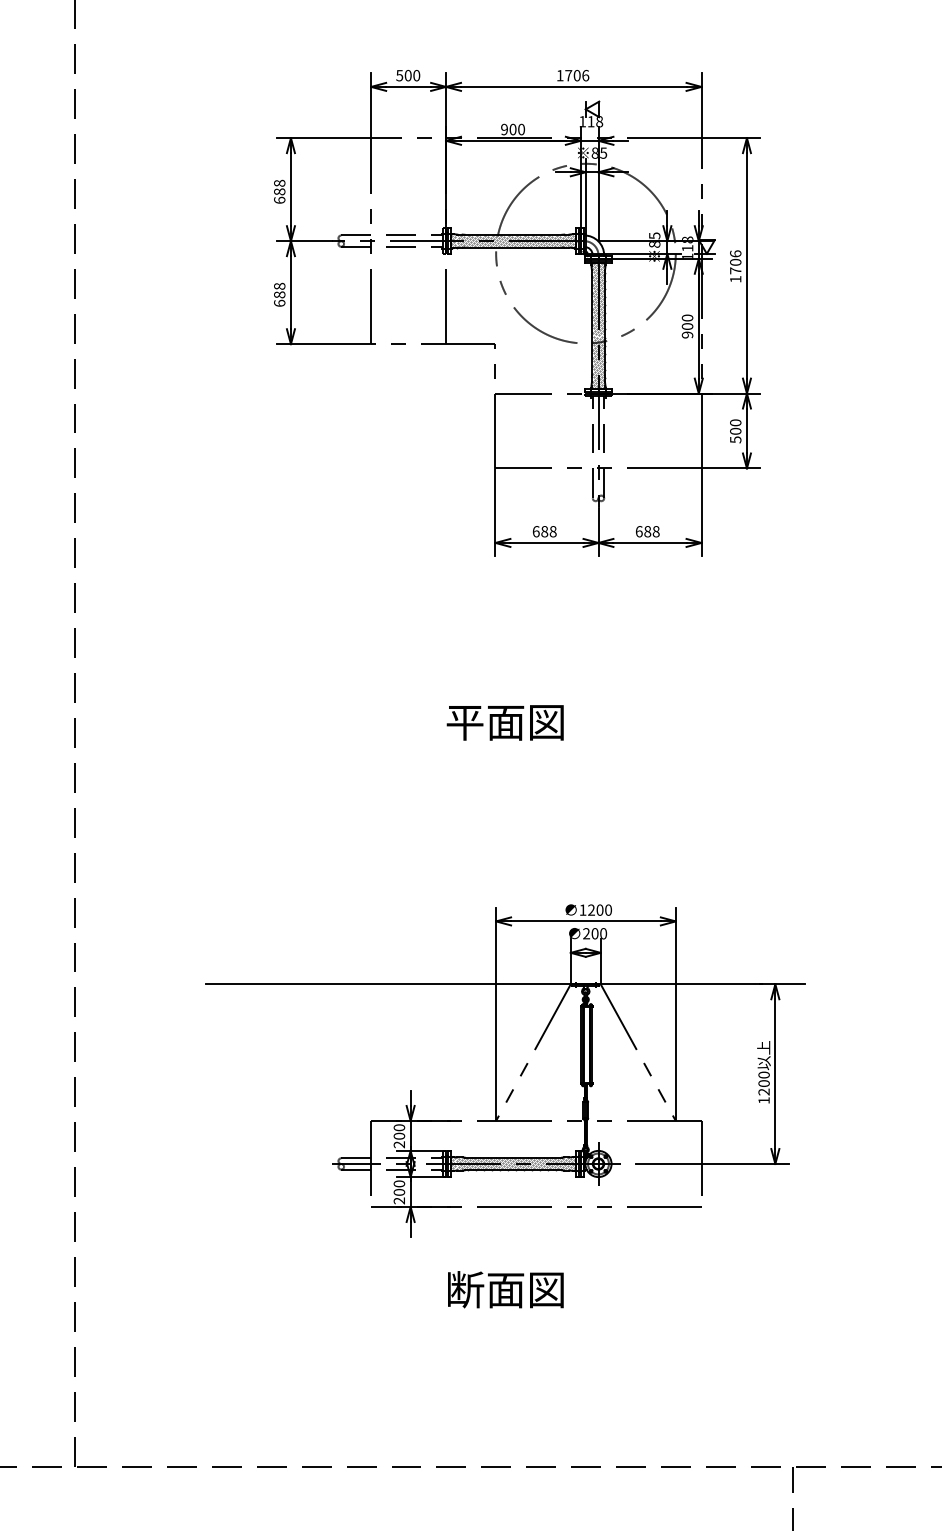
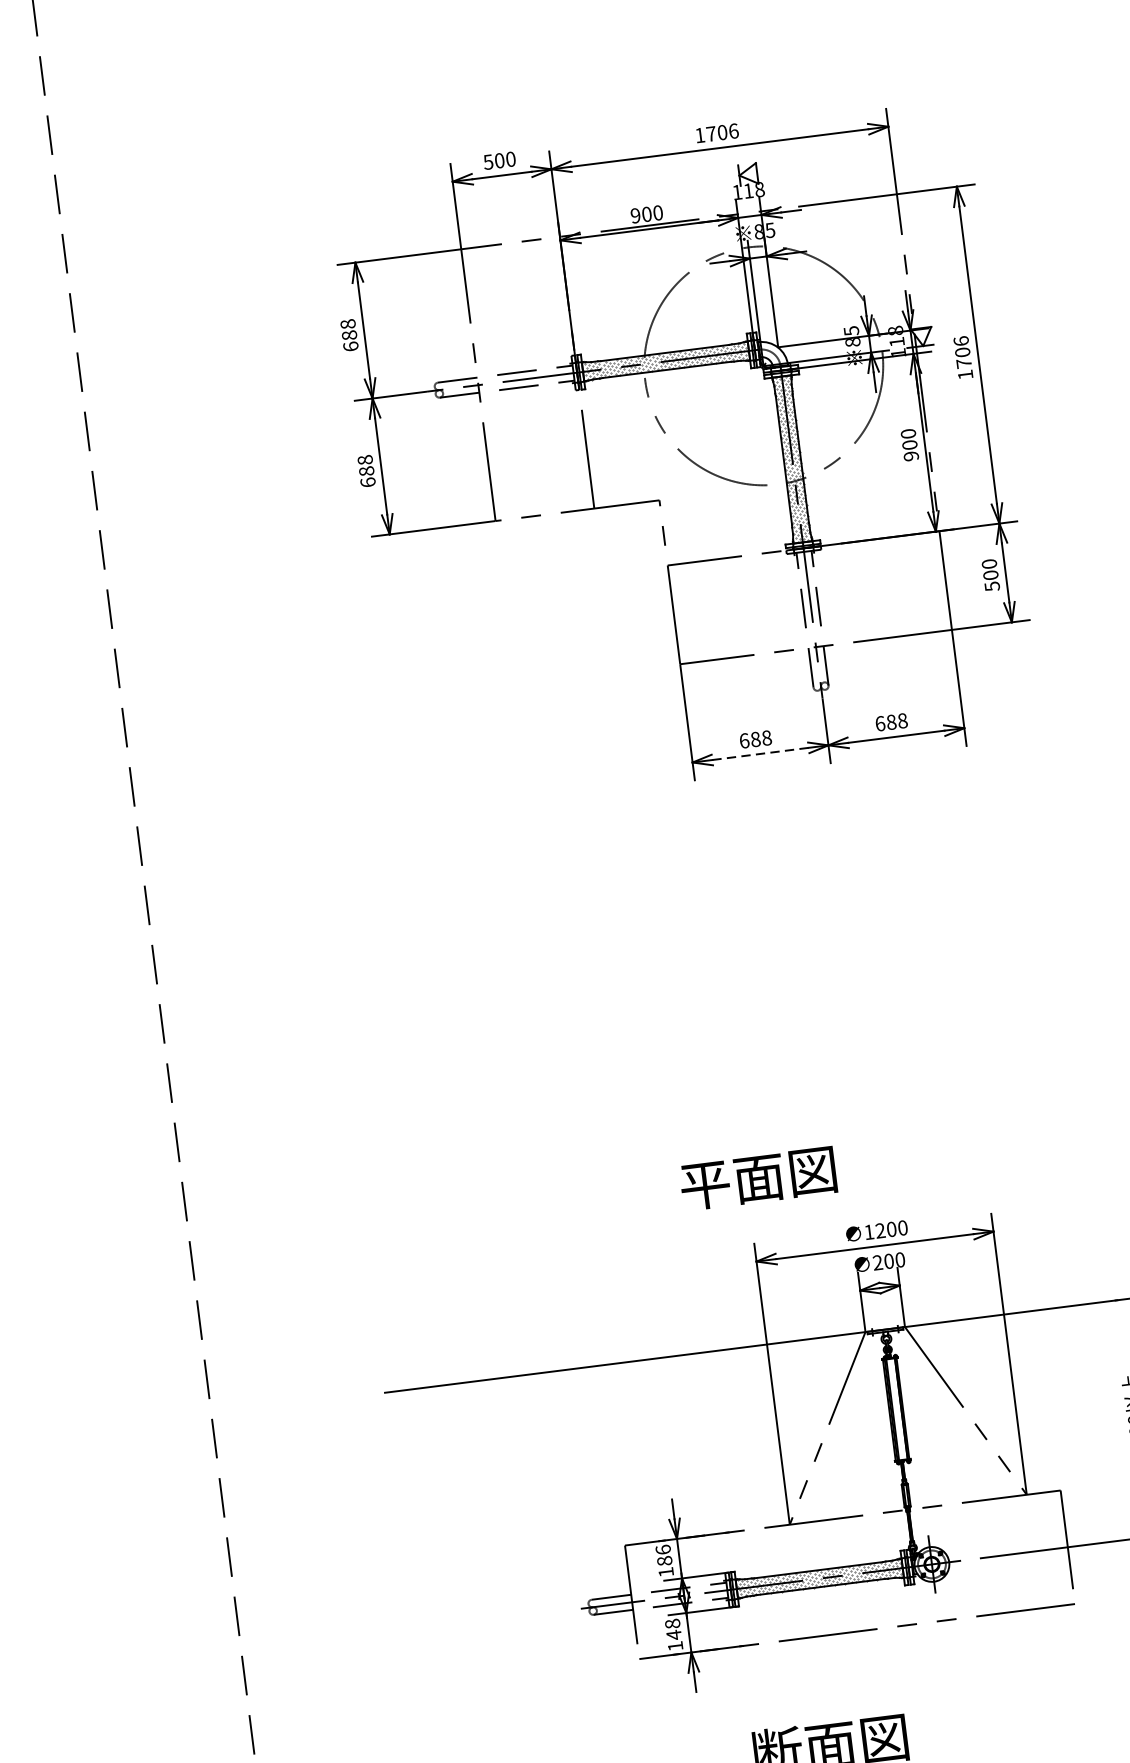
line: (546, 542) -> (759, 753), solid -> dashed
text: (504, 722) -> (757, 1178), moved
text: (398, 1136) -> (663, 1561), 200 -> 186
text: (399, 1192) -> (674, 1635), 200 -> 148

